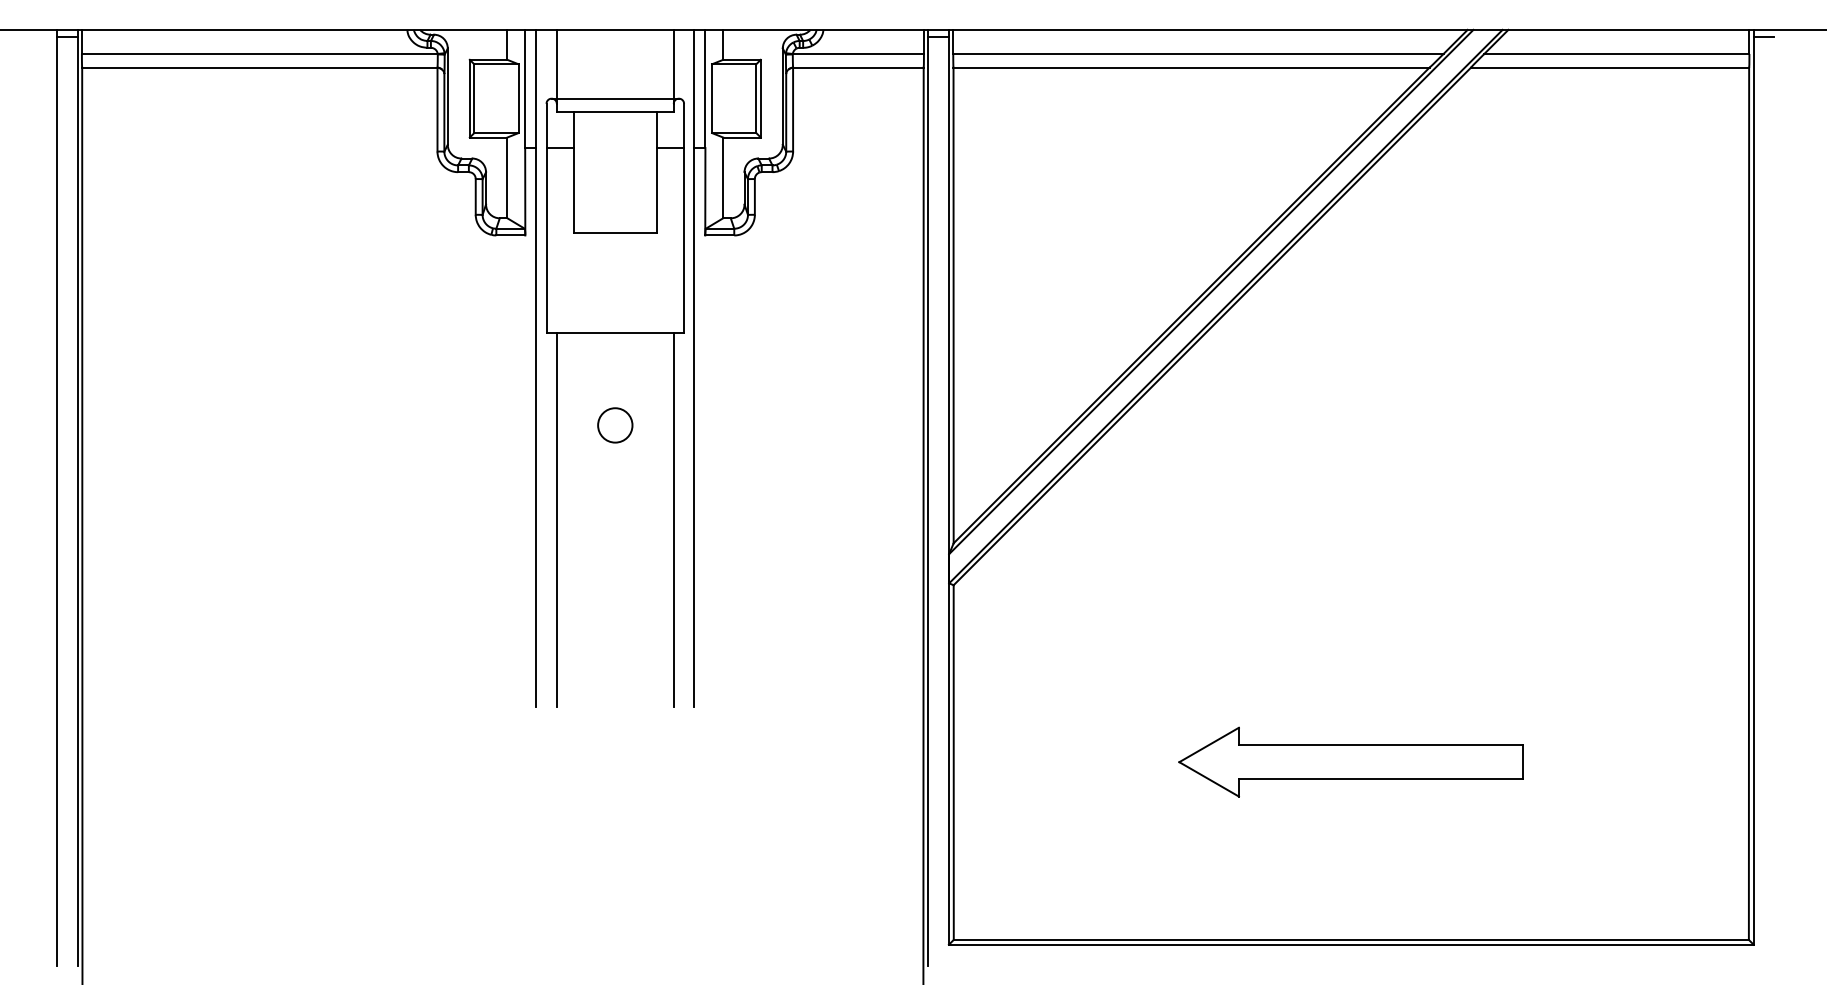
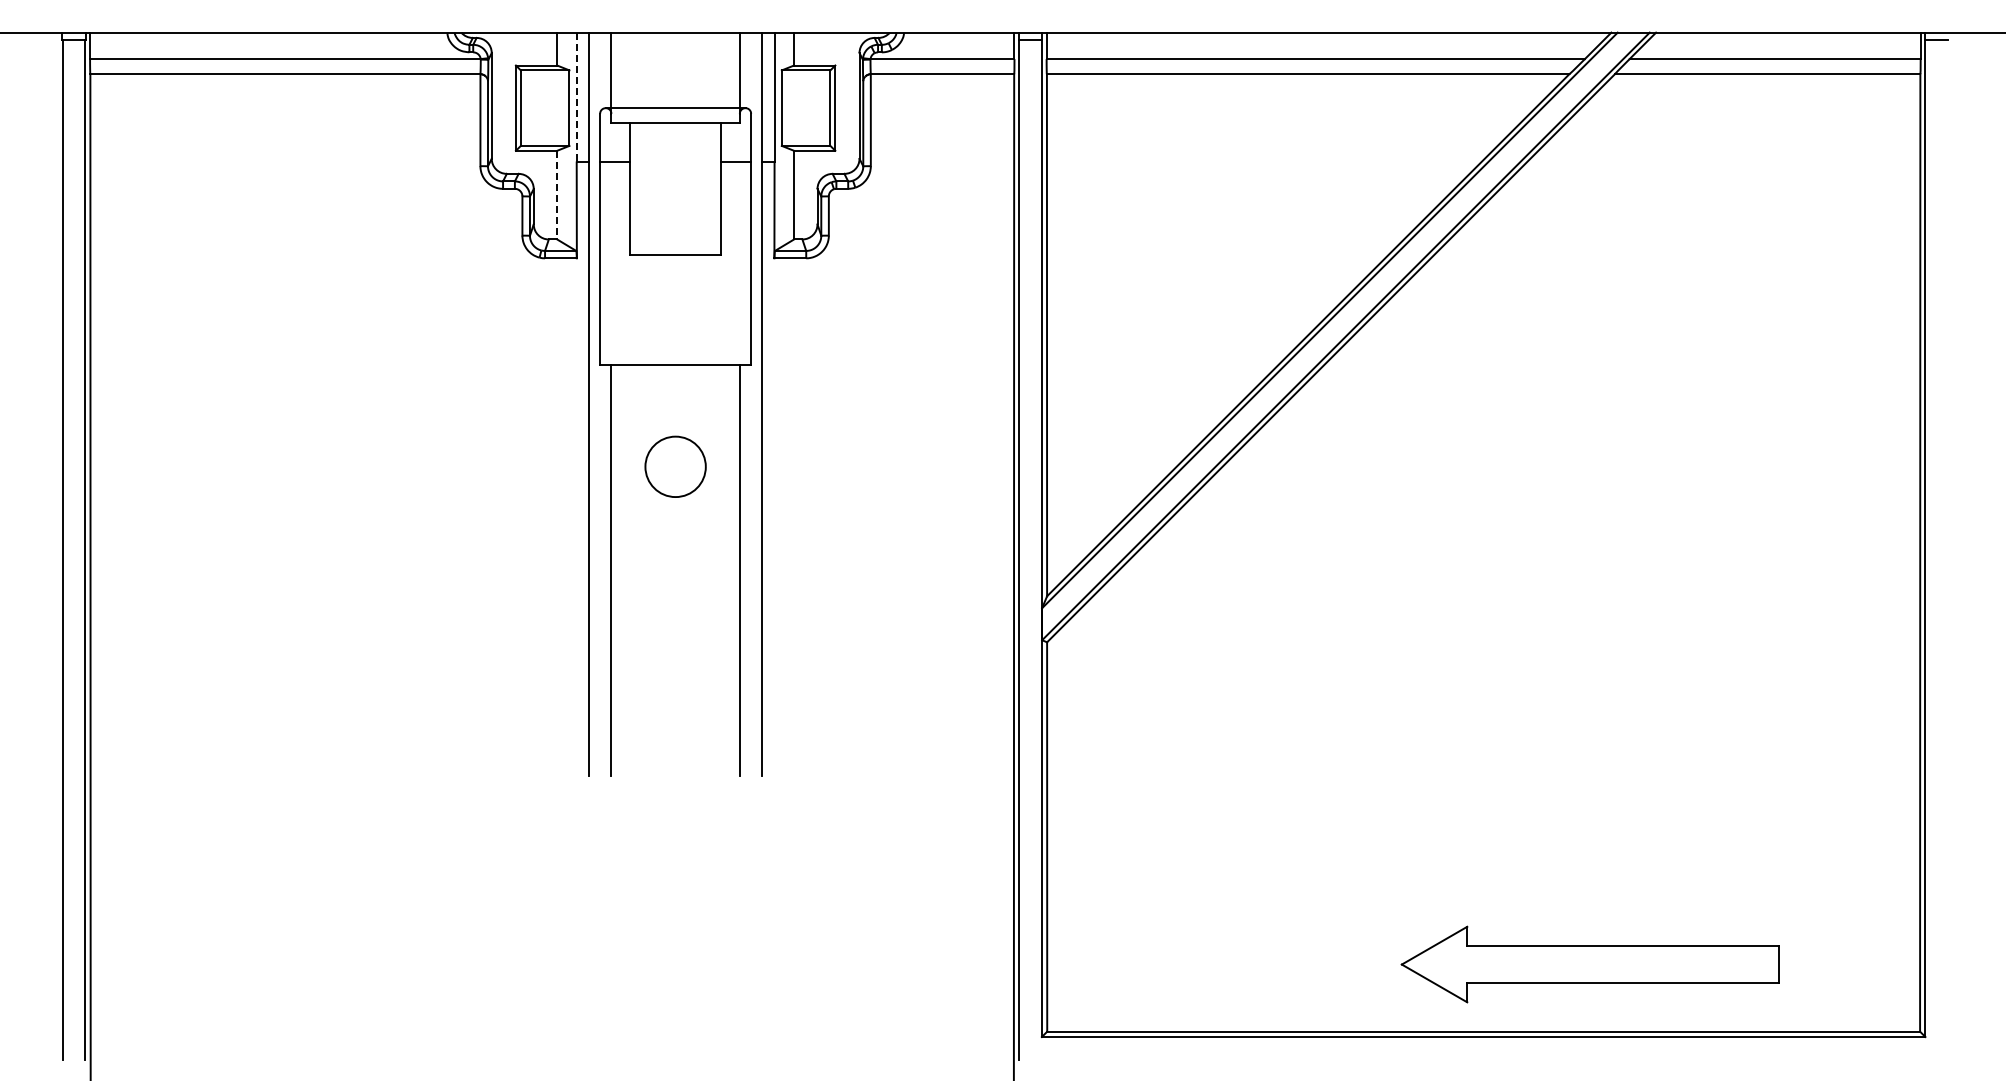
line: (525, 88) -> (576, 97), solid -> dashed
line: (507, 178) -> (557, 195), solid -> dashed
circle: (615, 425) -> (675, 466), size x1.6
part: (1350, 762) -> (1589, 964), moved

